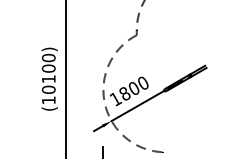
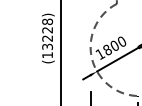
text: (48, 73) -> (47, 34), (10100) -> (13228)

